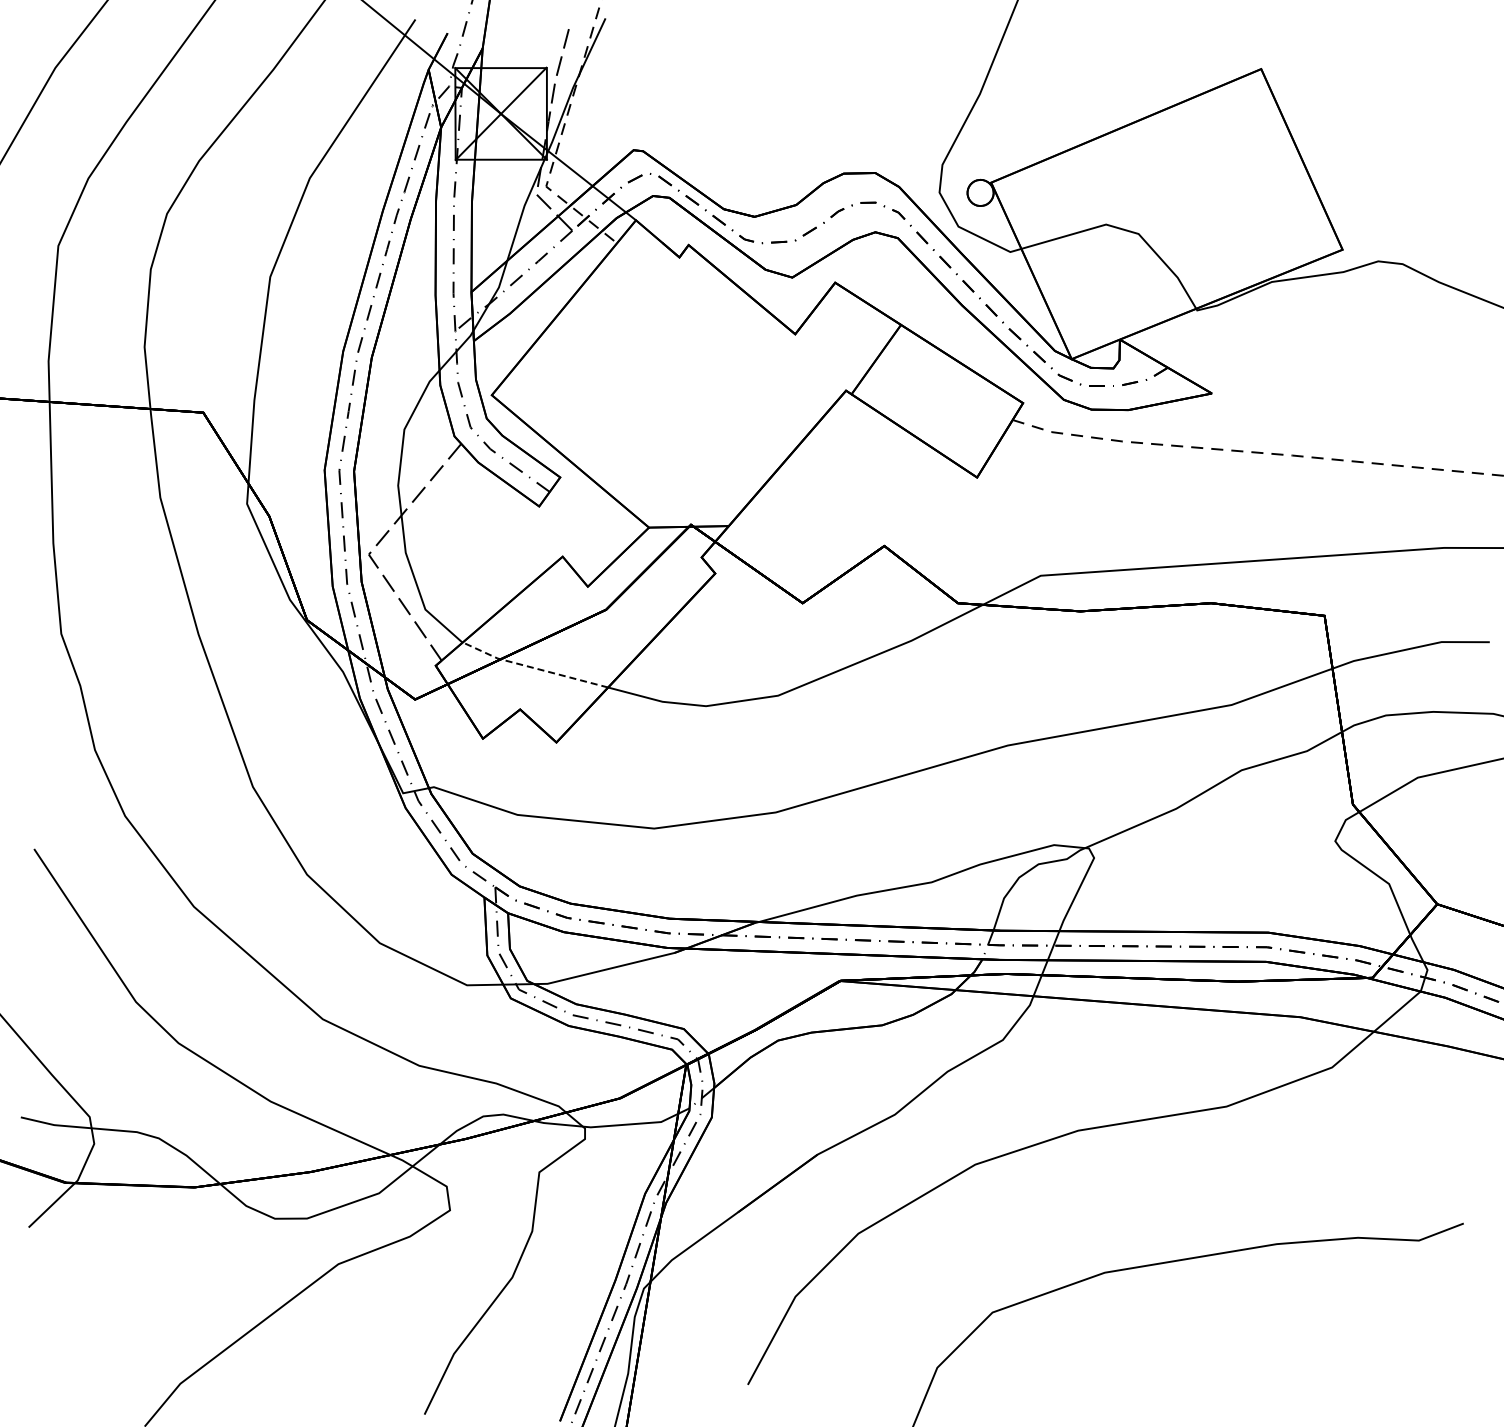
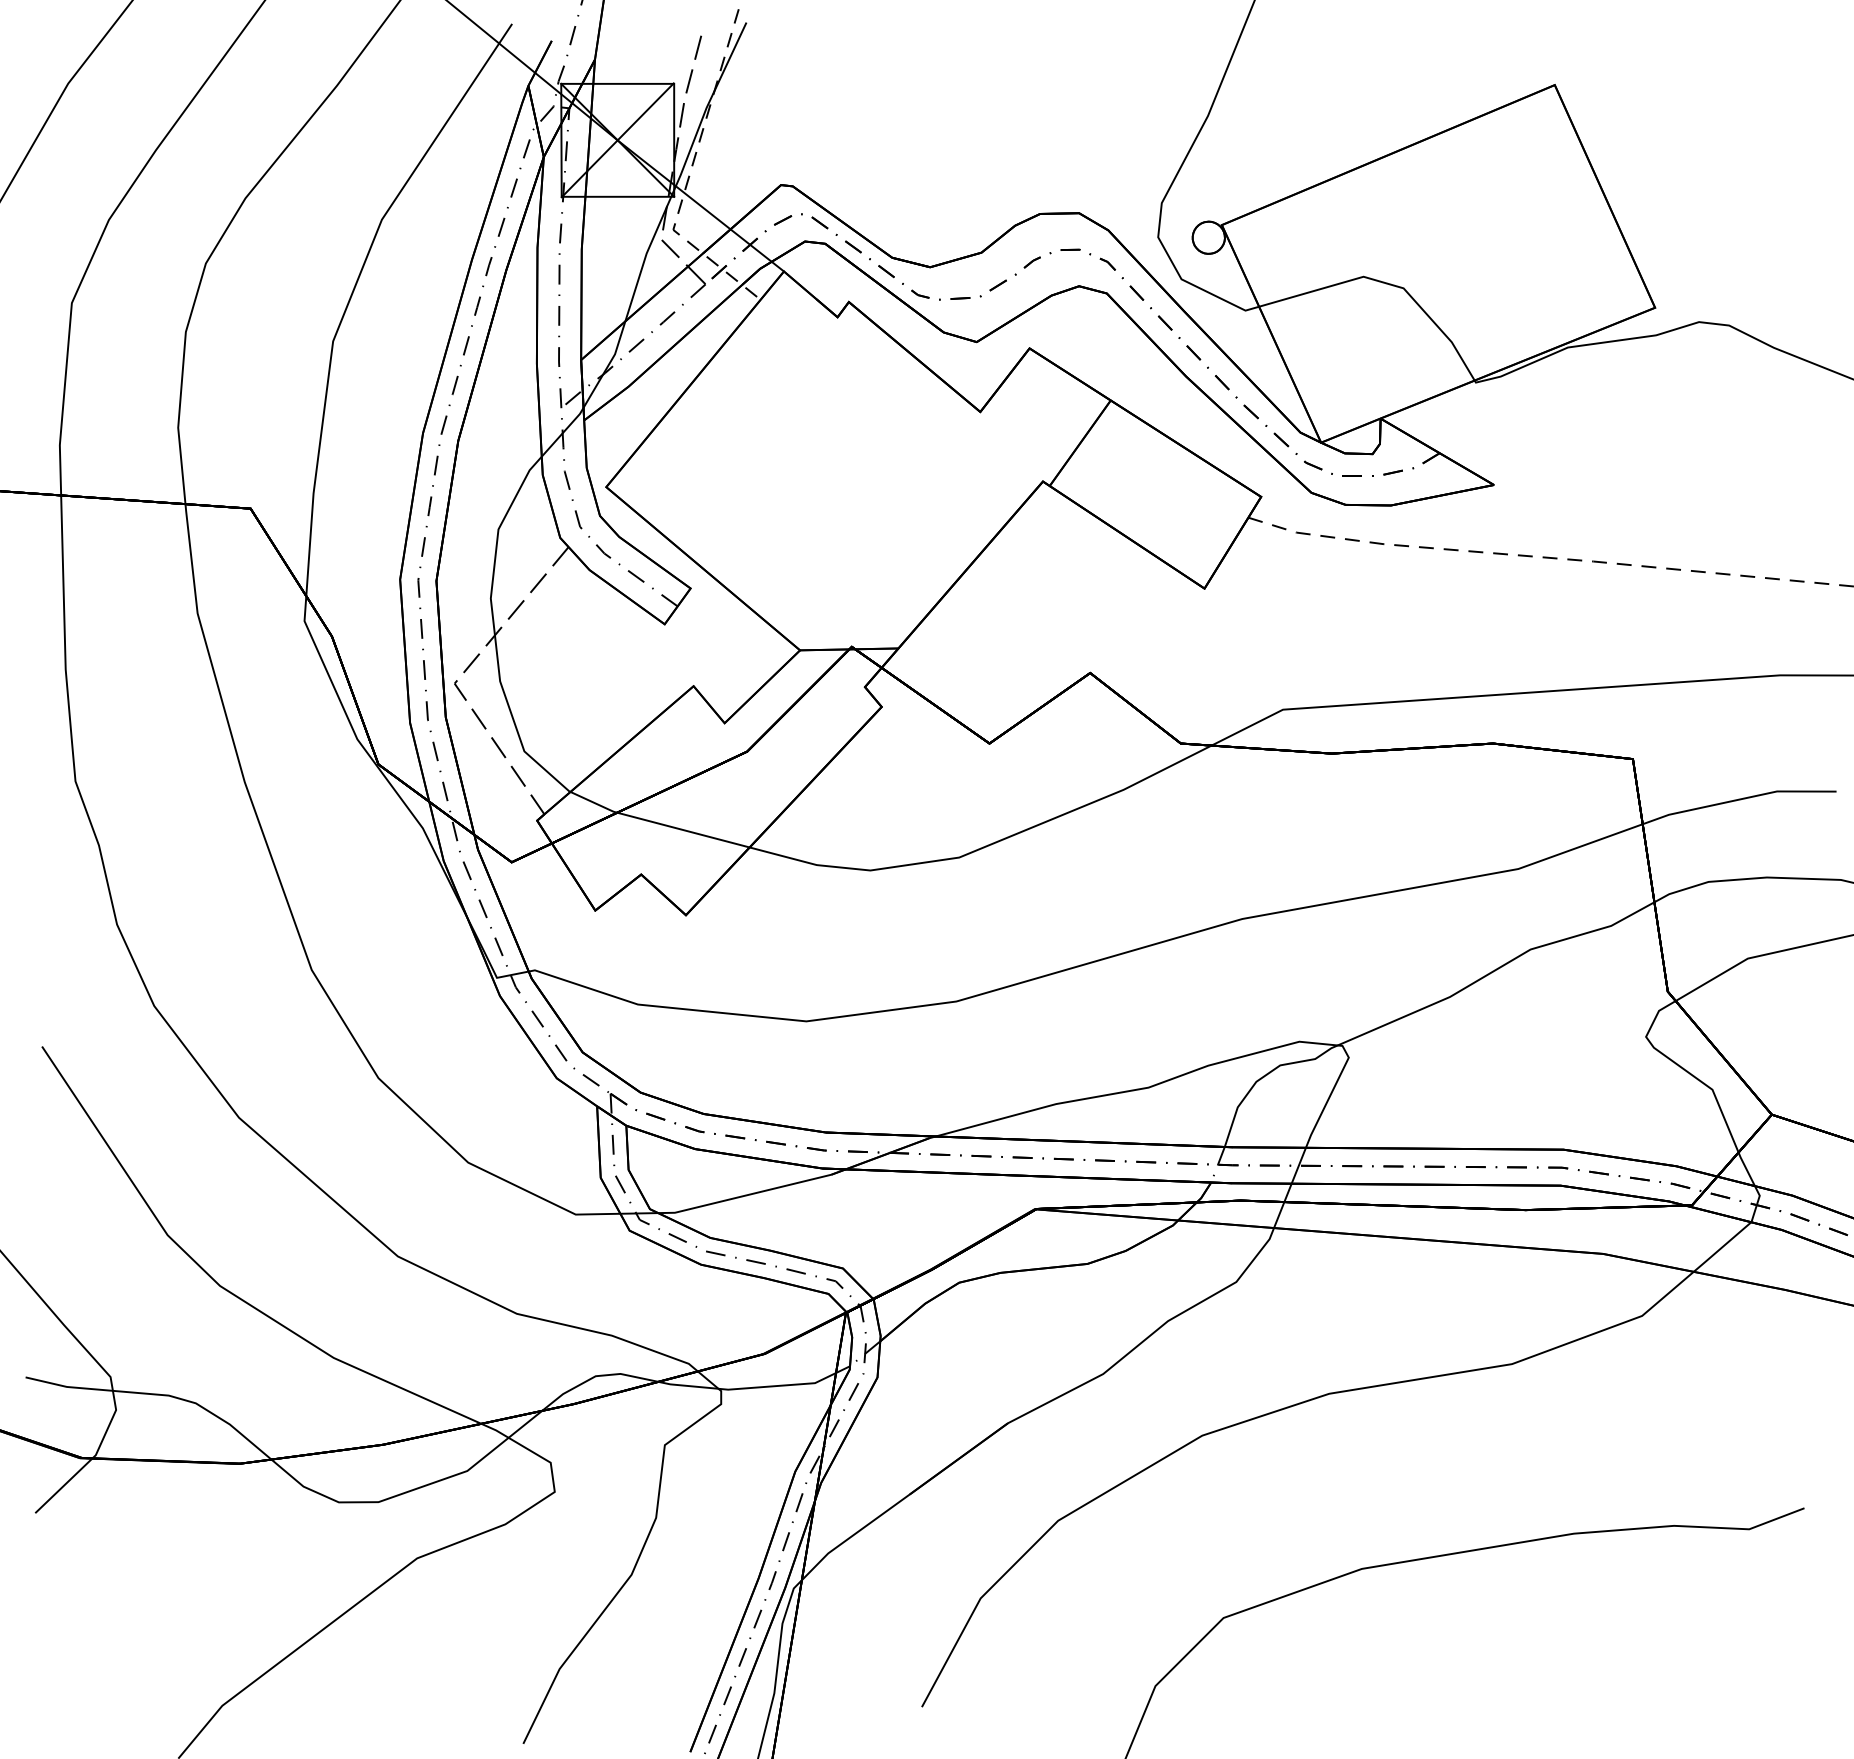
line: (533, 667) -> (657, 822), dashed -> solid

